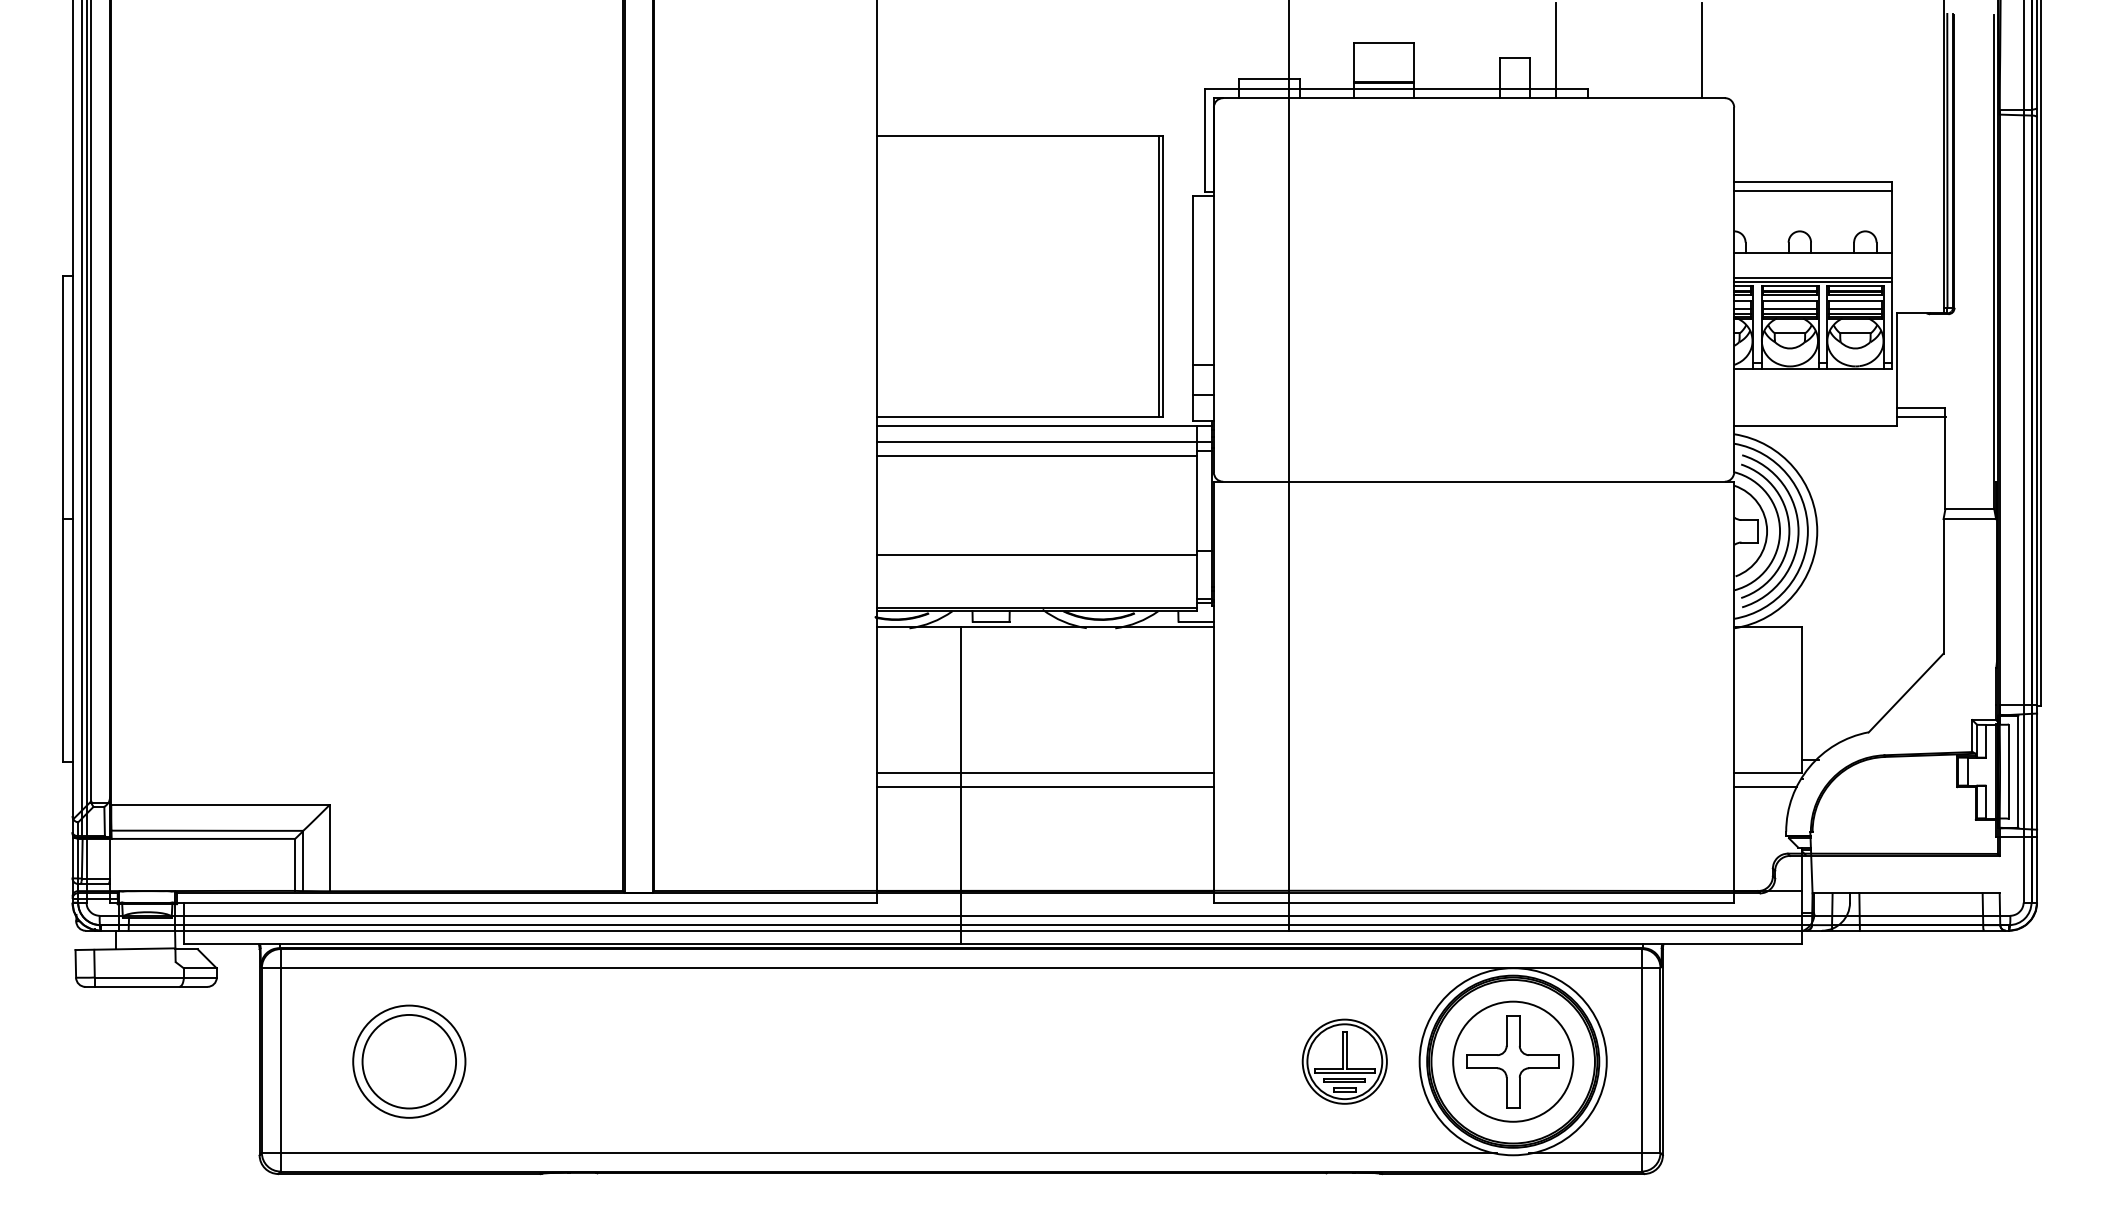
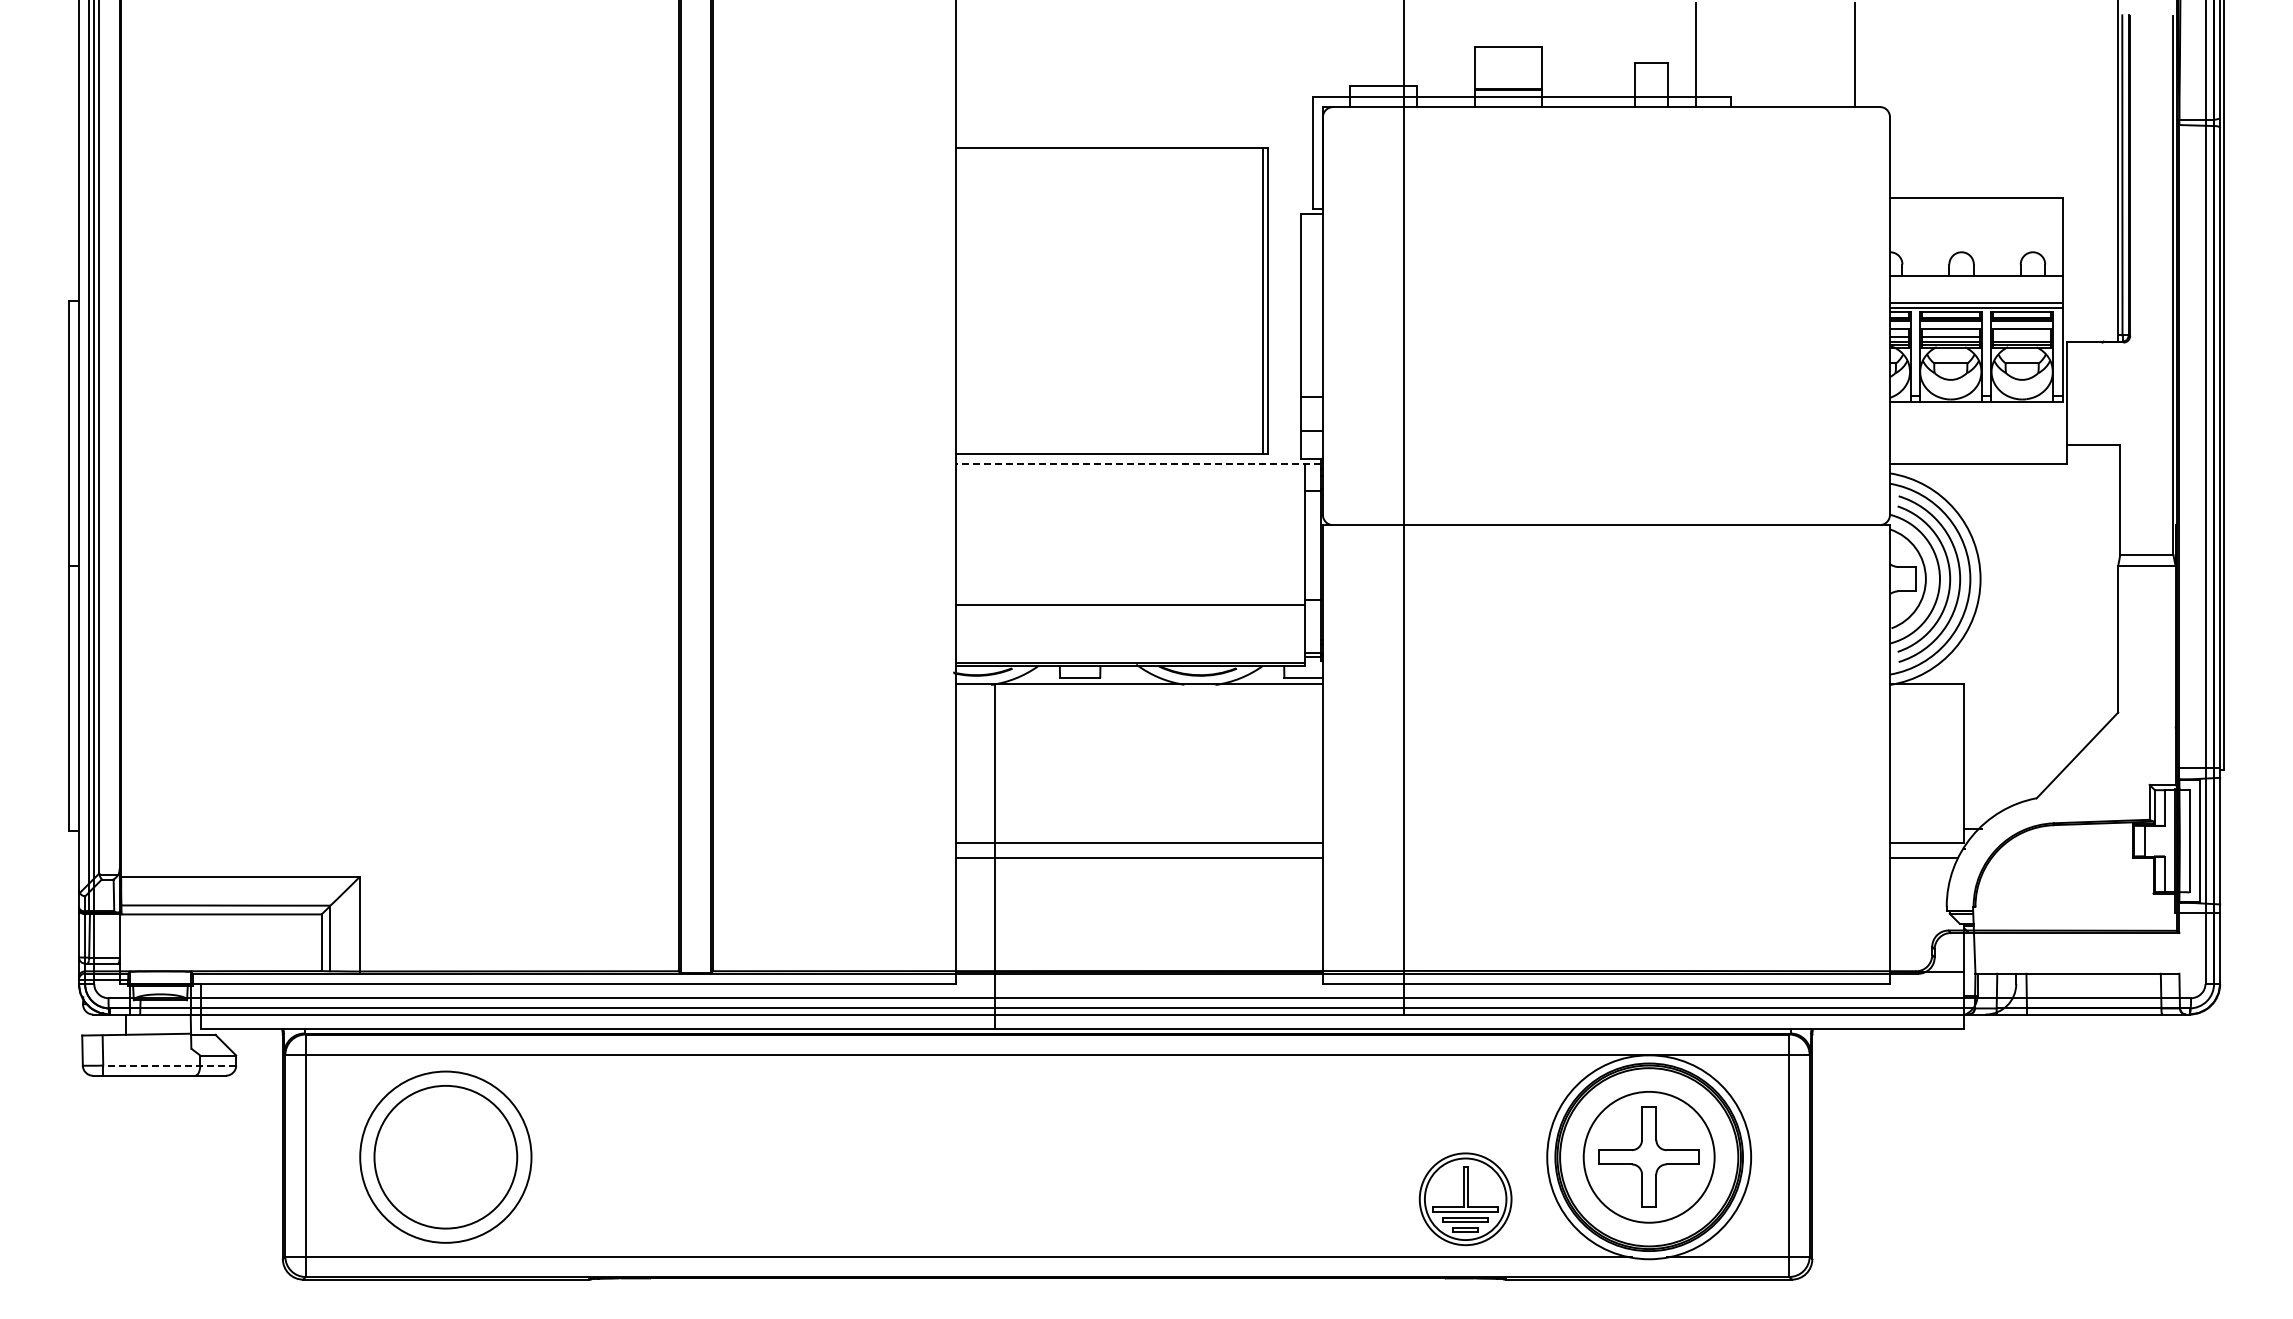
line: (1813, 191) -> (1976, 208), removed
line: (1855, 309) -> (2022, 337), removed
line: (1920, 416) -> (2093, 454), removed
line: (1044, 425) -> (1138, 463), solid -> dashed
line: (1044, 441) -> (1138, 481), removed
line: (1036, 455) -> (1129, 496), removed
line: (960, 785) -> (994, 856), moved
line: (155, 977) -> (169, 1065), solid -> dashed
part: (409, 1061) -> (446, 1157), size x1.4
part: (1344, 1061) -> (1465, 1199), moved

